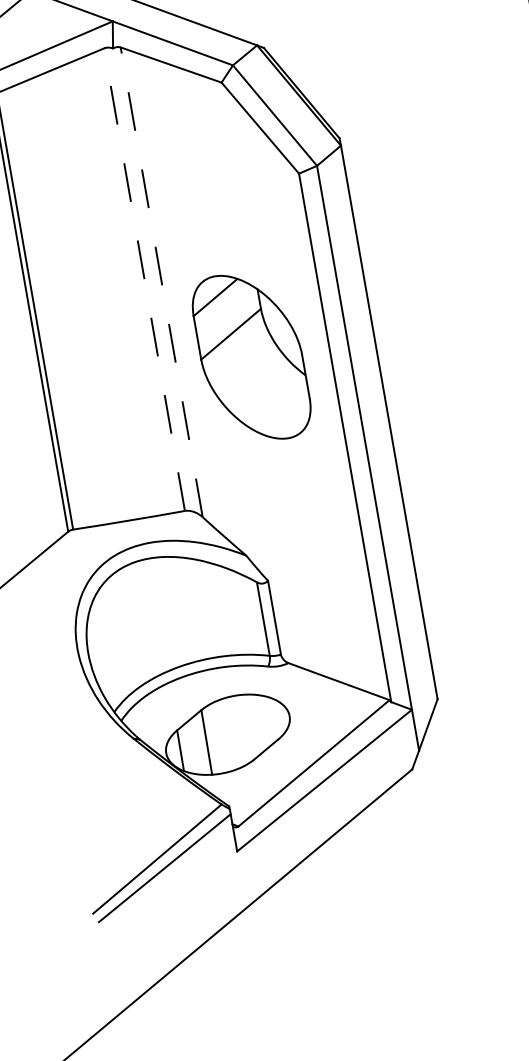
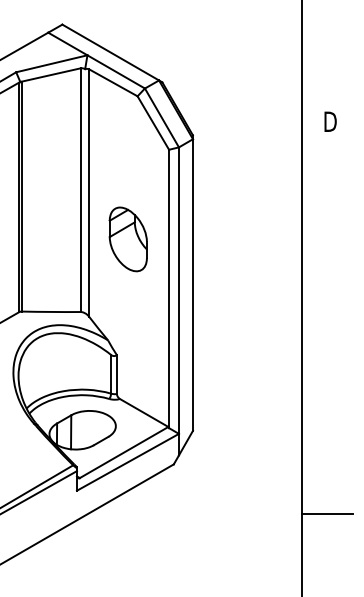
line: (144, 280) -> (80, 190), dashed -> solid
line: (162, 283) -> (89, 193), dashed -> solid
part: (249, 357) -> (127, 239), size x0.71

